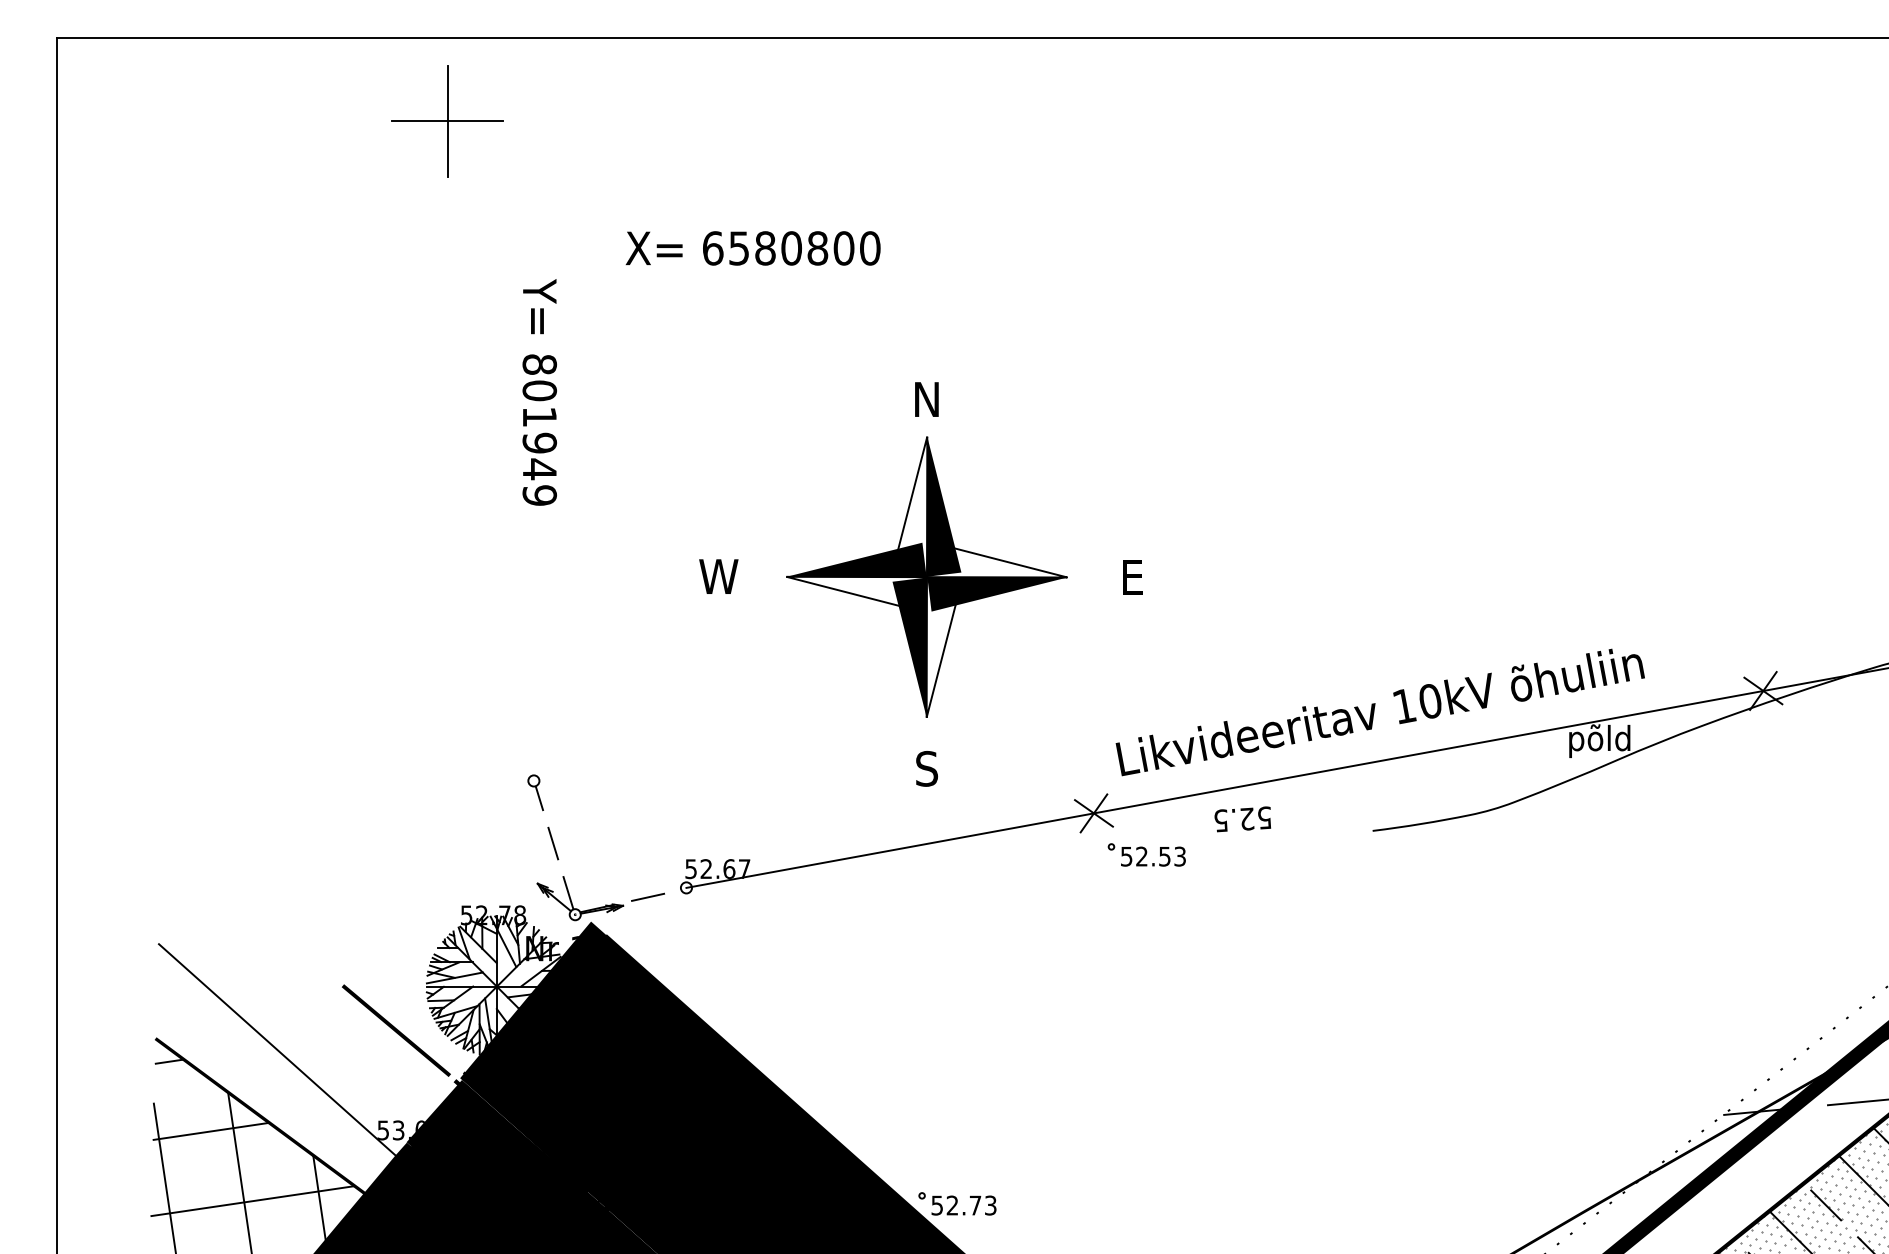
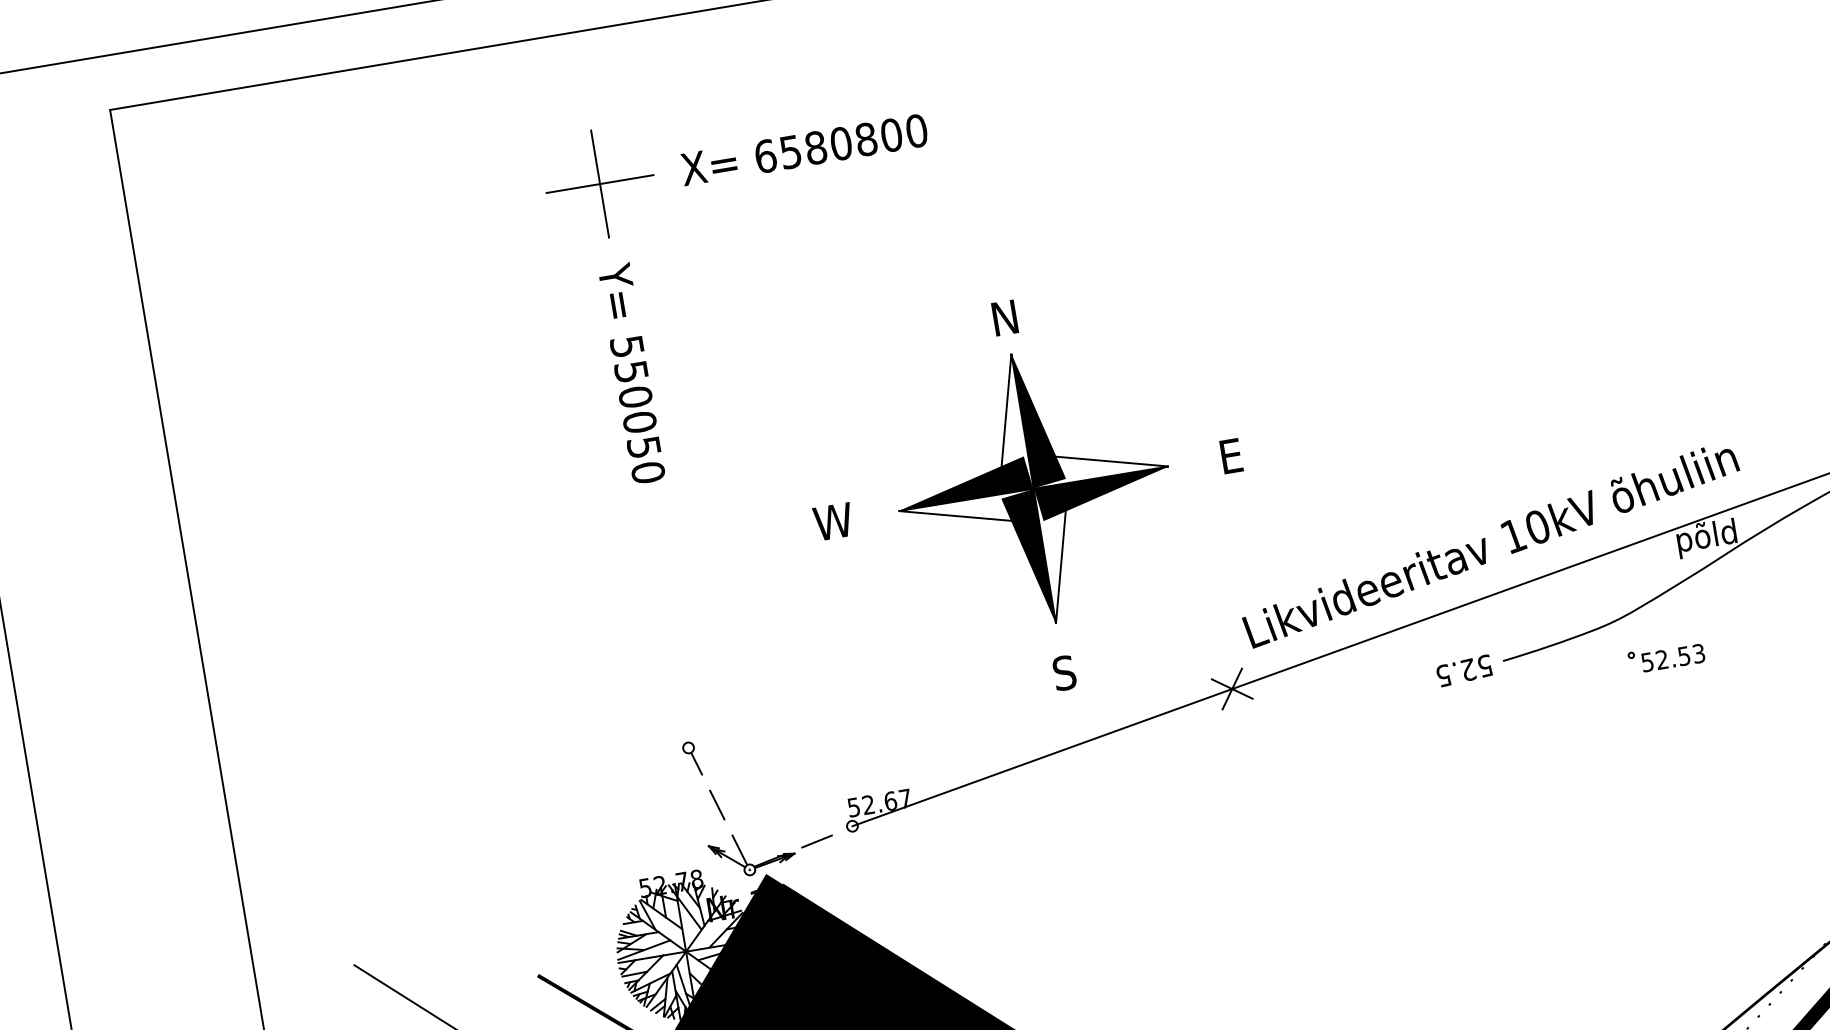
part: (447, 121) -> (599, 184), moved
text: (752, 248) -> (803, 150), moved
text: (539, 429) -> (637, 409), 801949 -> 550050
text: (1242, 819) -> (1464, 671), moved
part: (1146, 854) -> (1666, 657), moved

